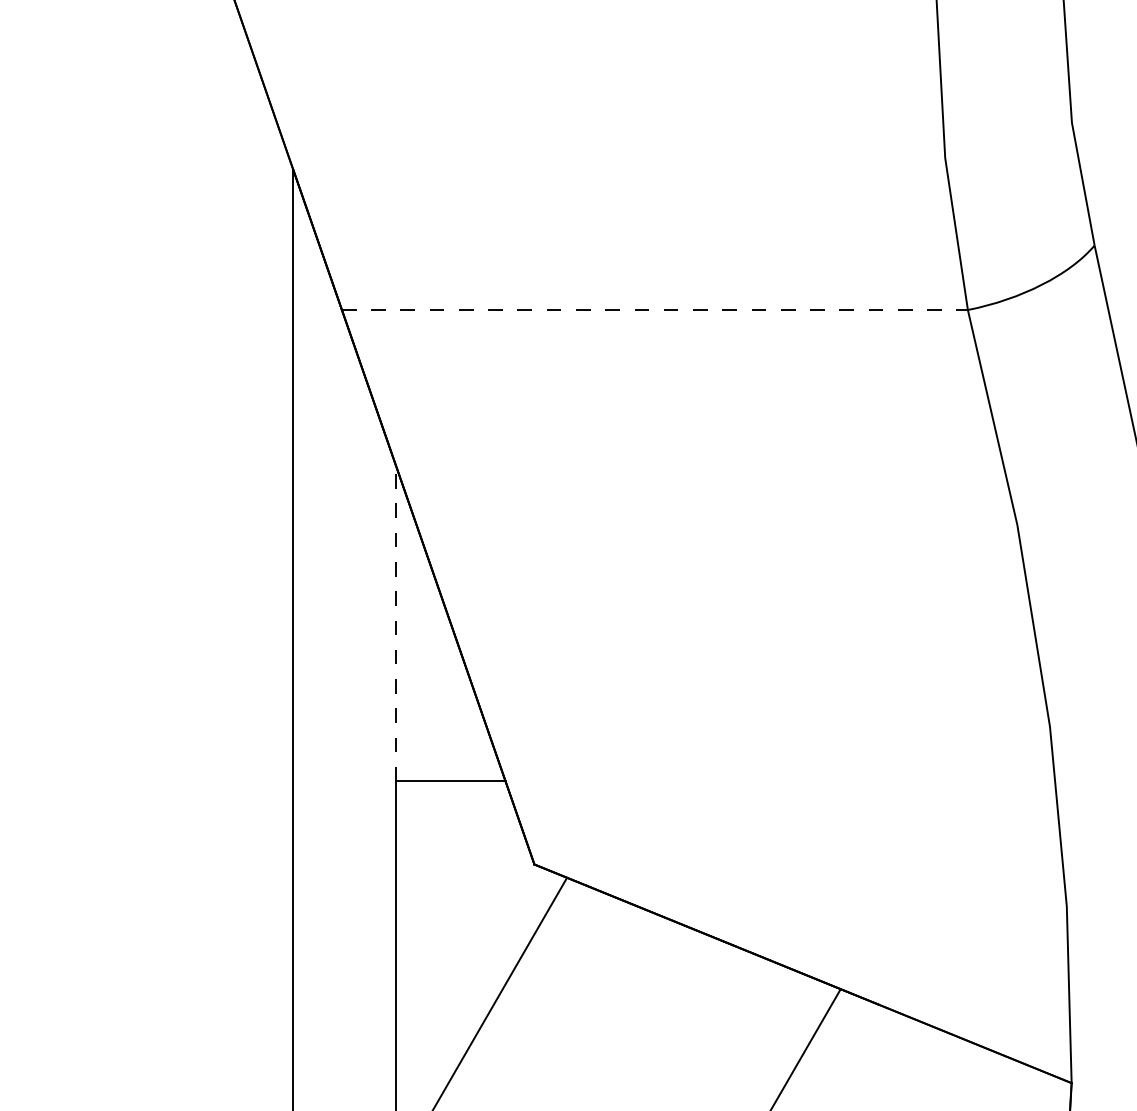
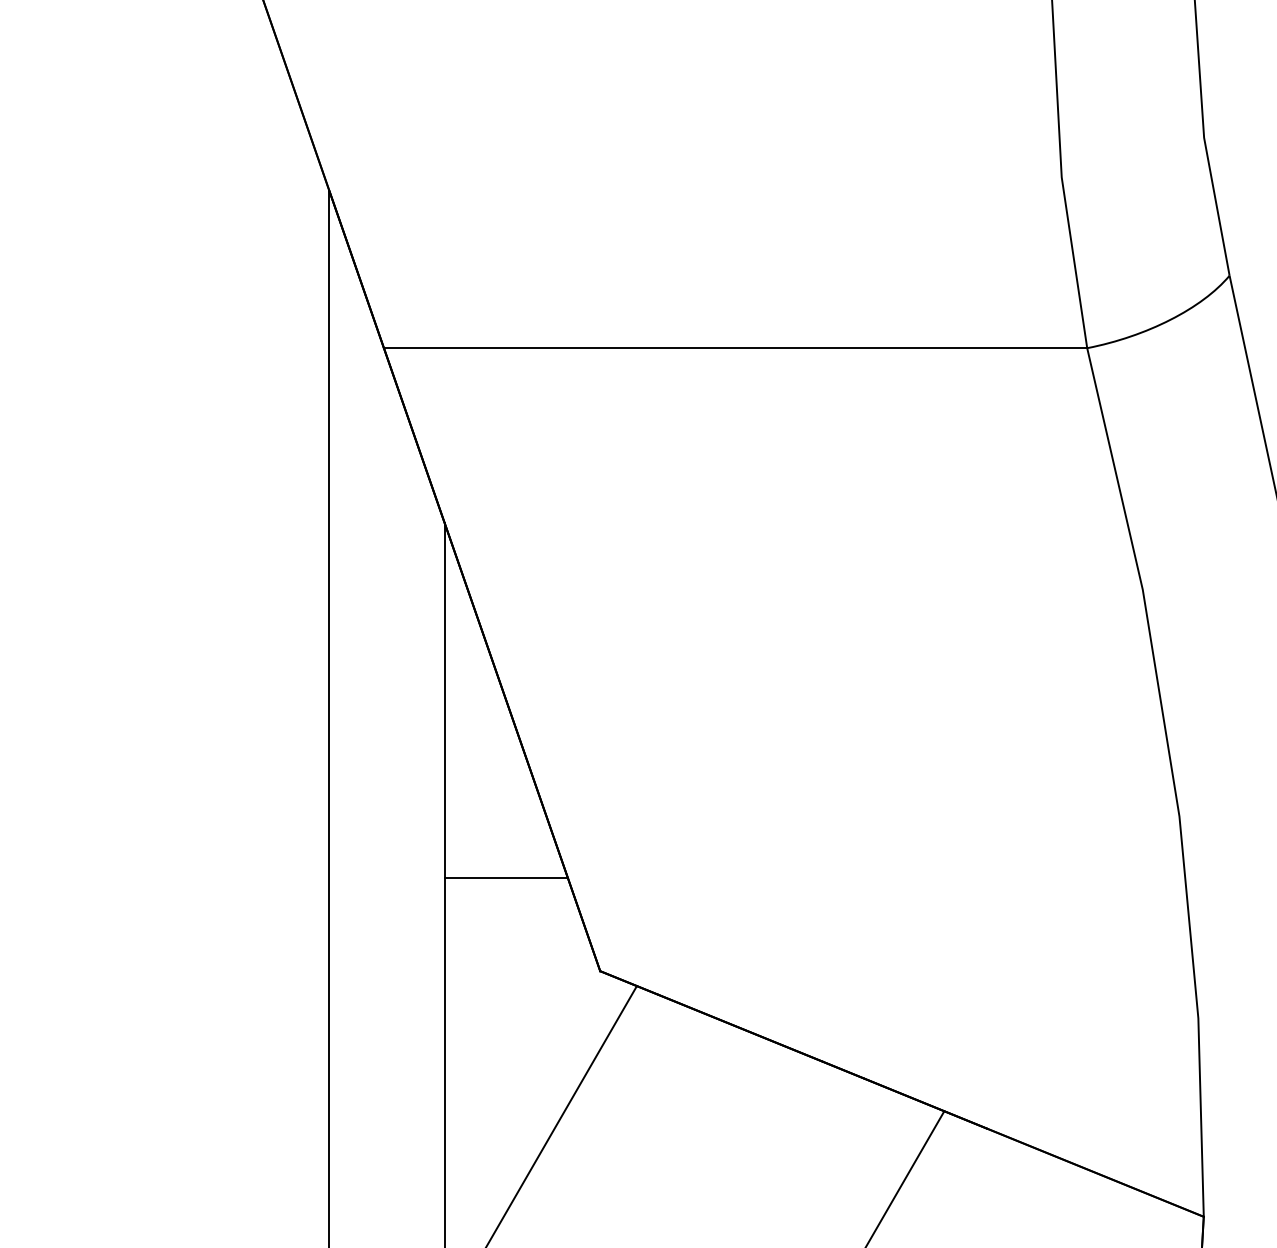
line: (655, 310) -> (736, 348), dashed -> solid
line: (395, 622) -> (444, 699), dashed -> solid

